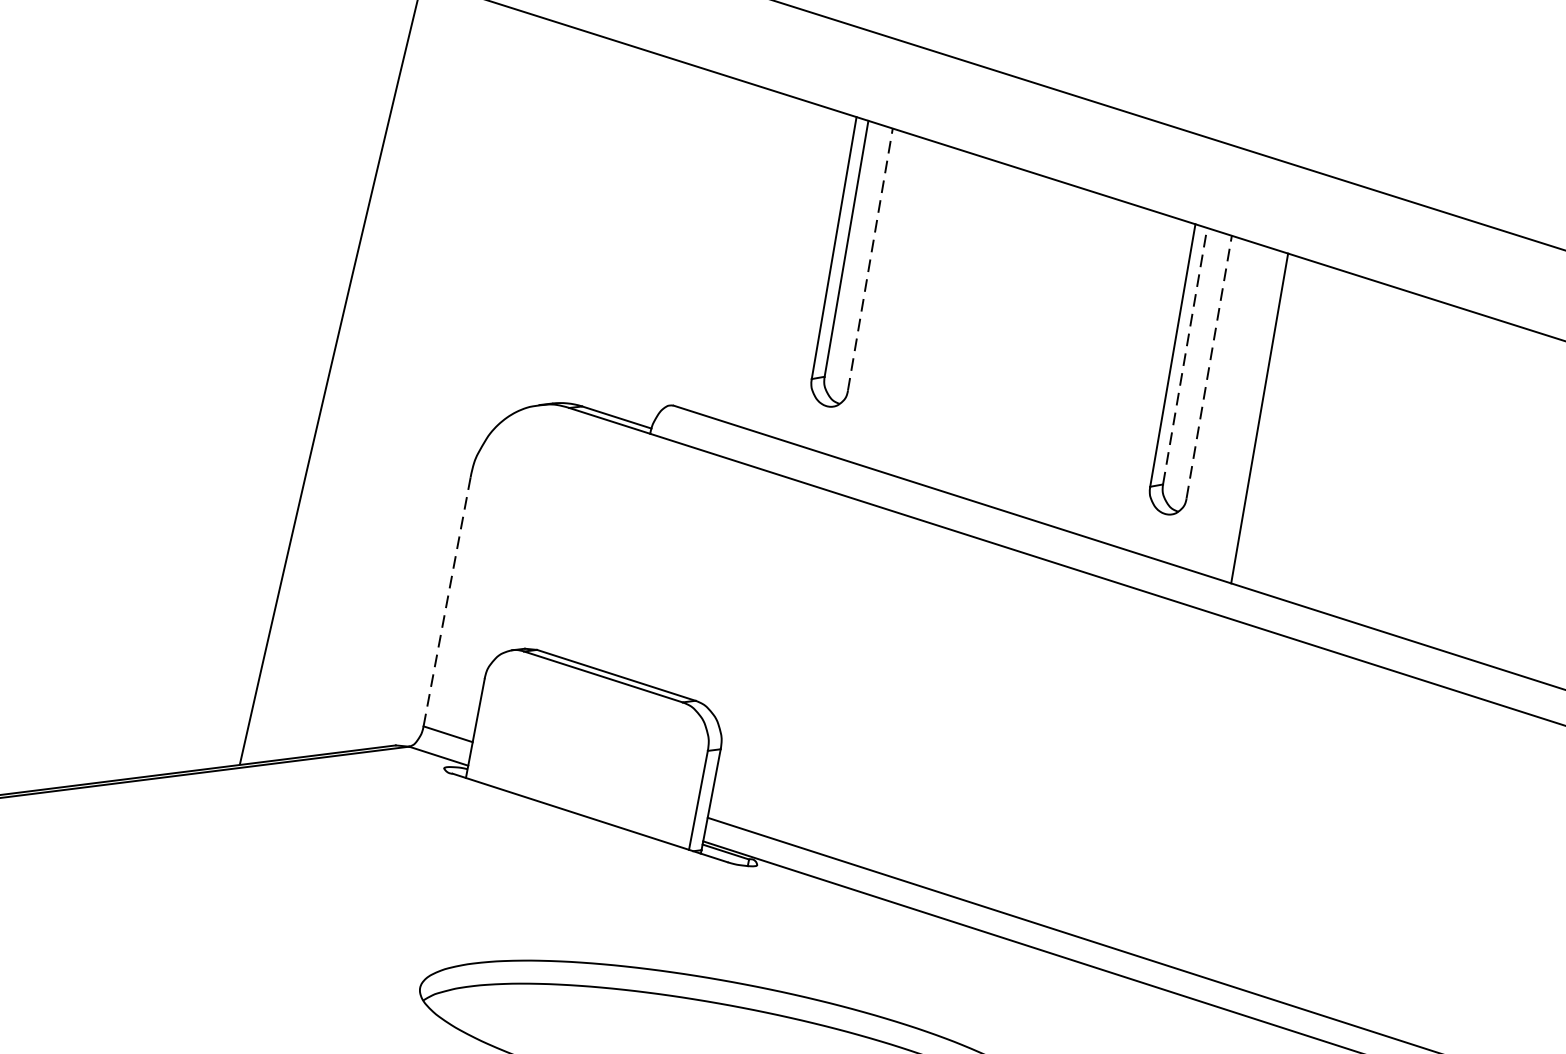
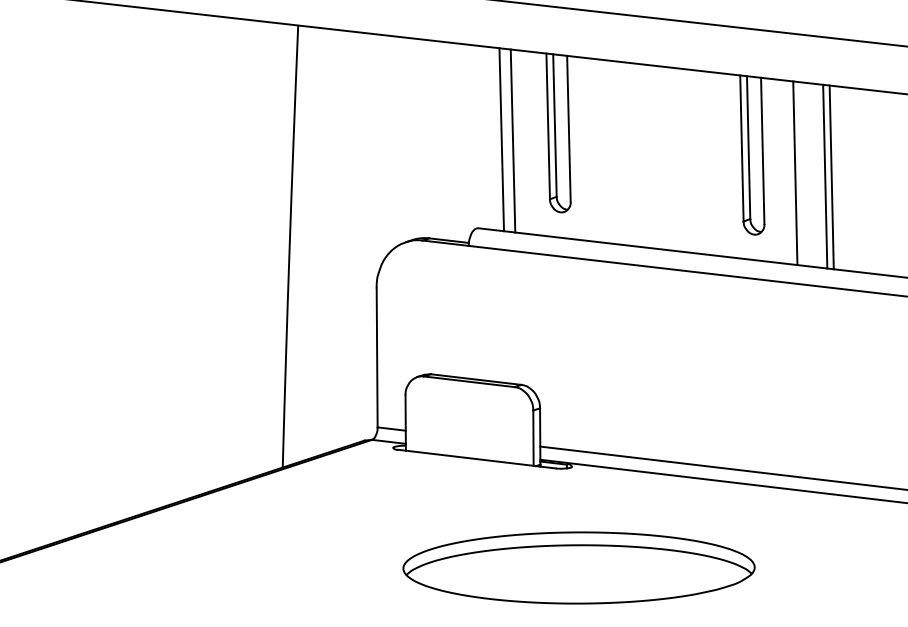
line: (746, 255) -> (501, 139), added
line: (869, 258) -> (568, 128), dashed -> solid
line: (765, 260) -> (512, 140), added
line: (1184, 355) -> (748, 147), dashed -> solid
line: (1208, 366) -> (762, 150), dashed -> solid
line: (1312, 434) -> (825, 176), added
line: (1322, 438) -> (831, 177), added
line: (447, 601) -> (377, 357), dashed -> solid

